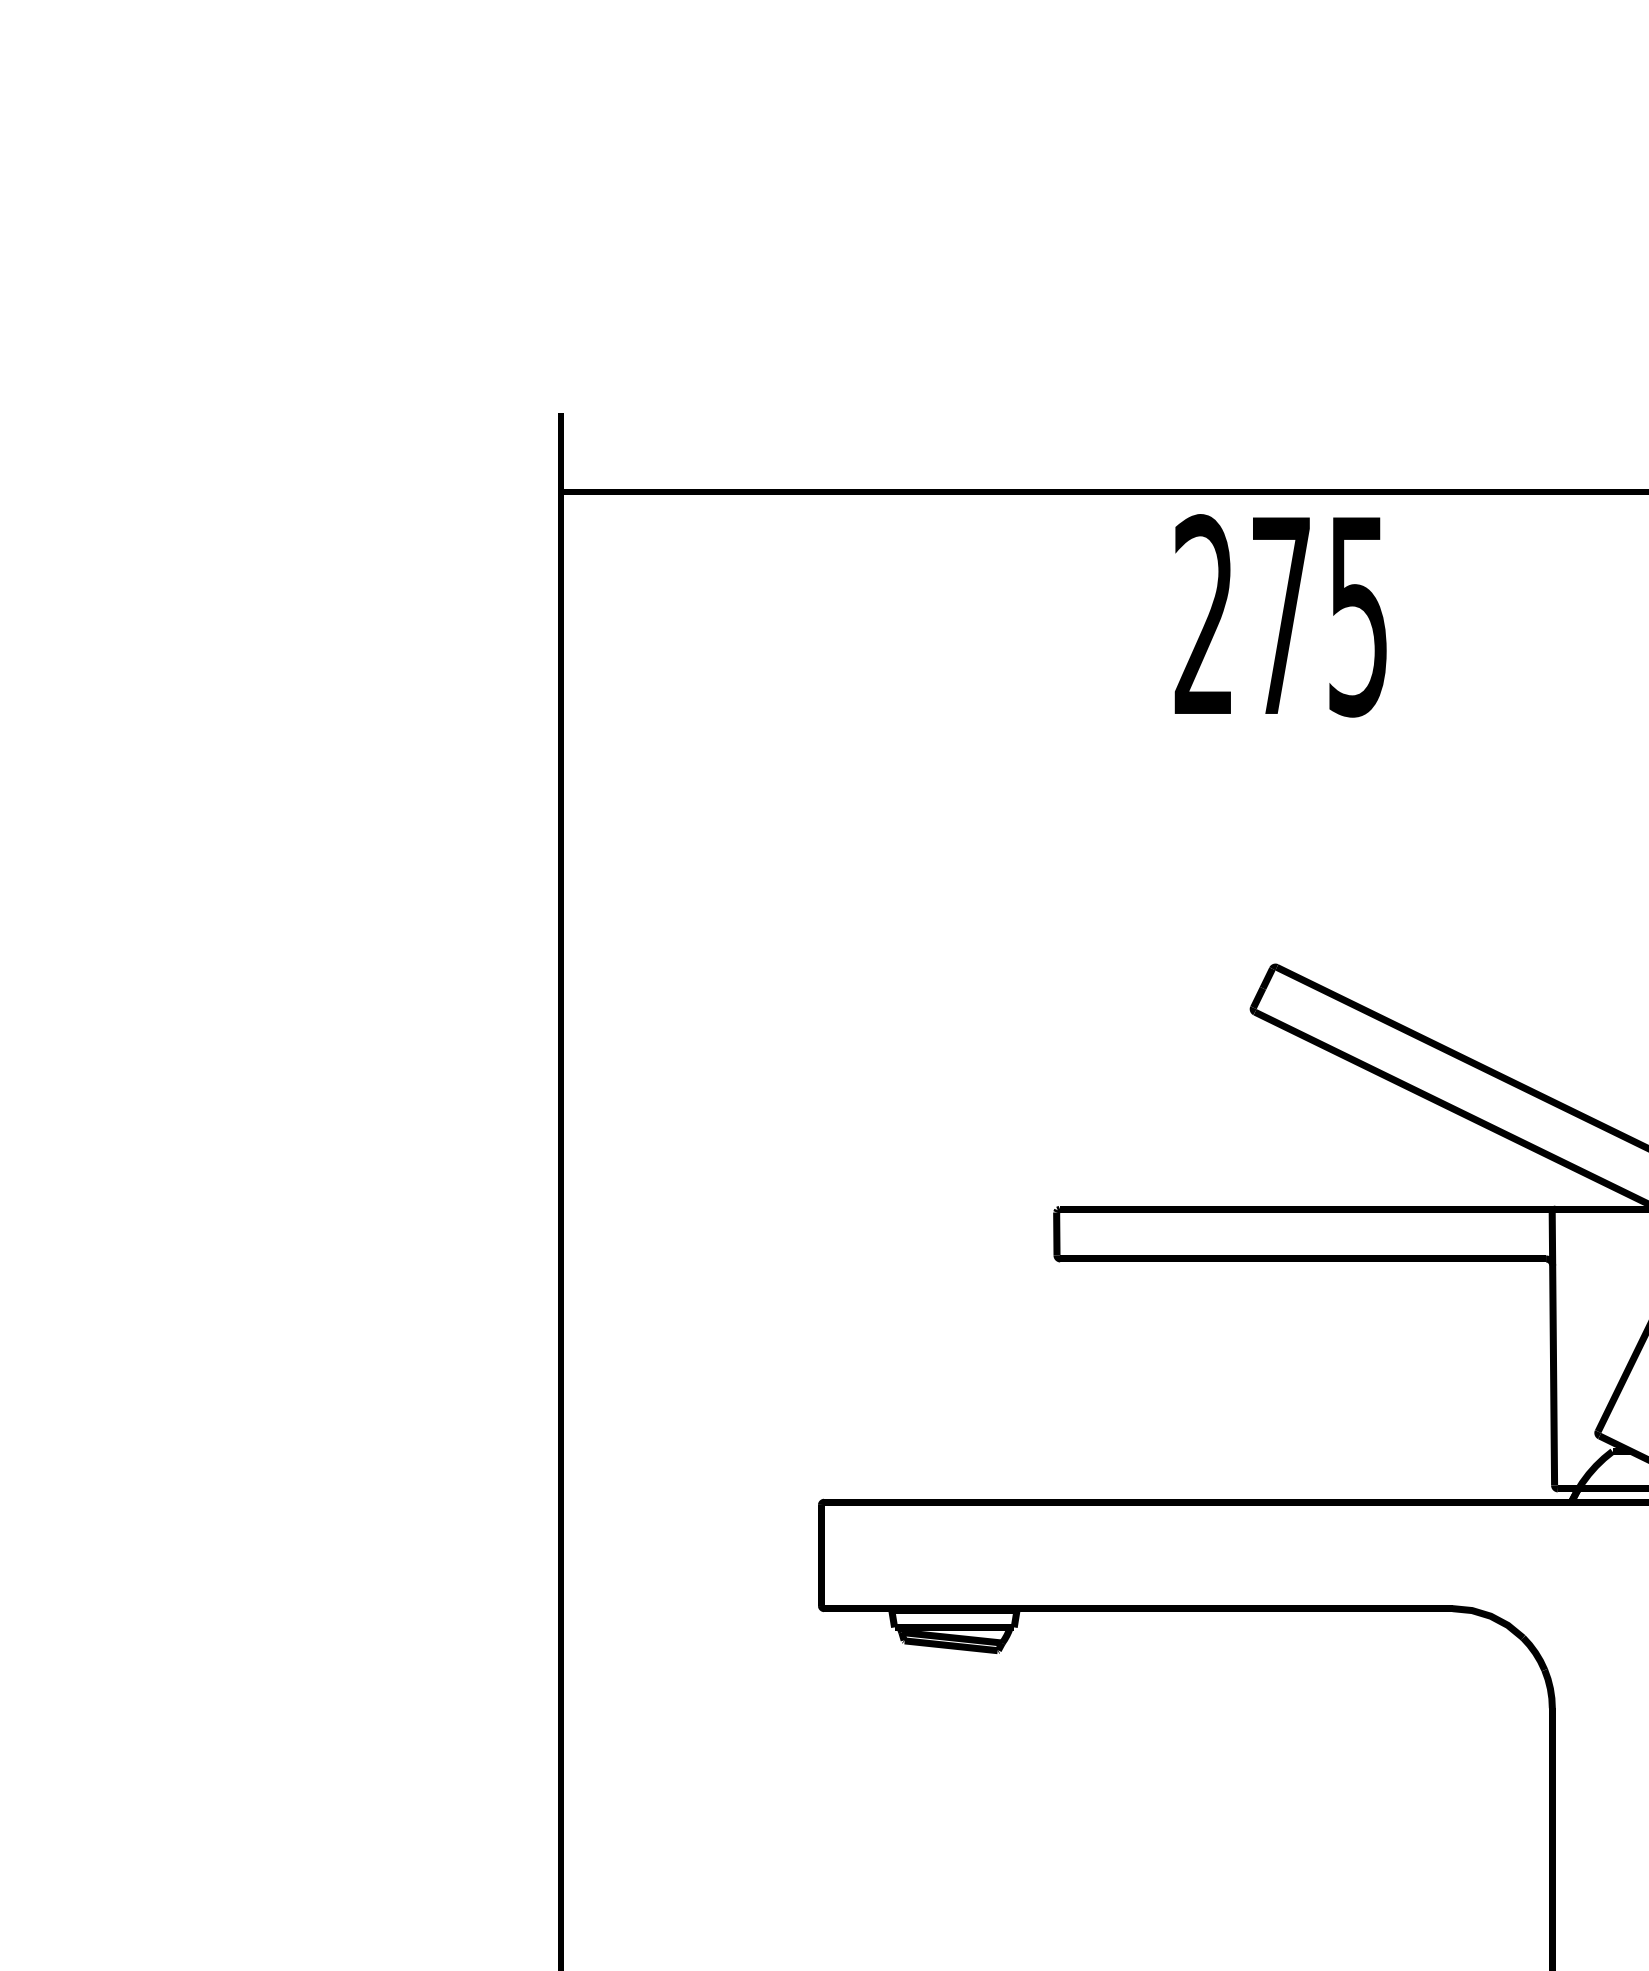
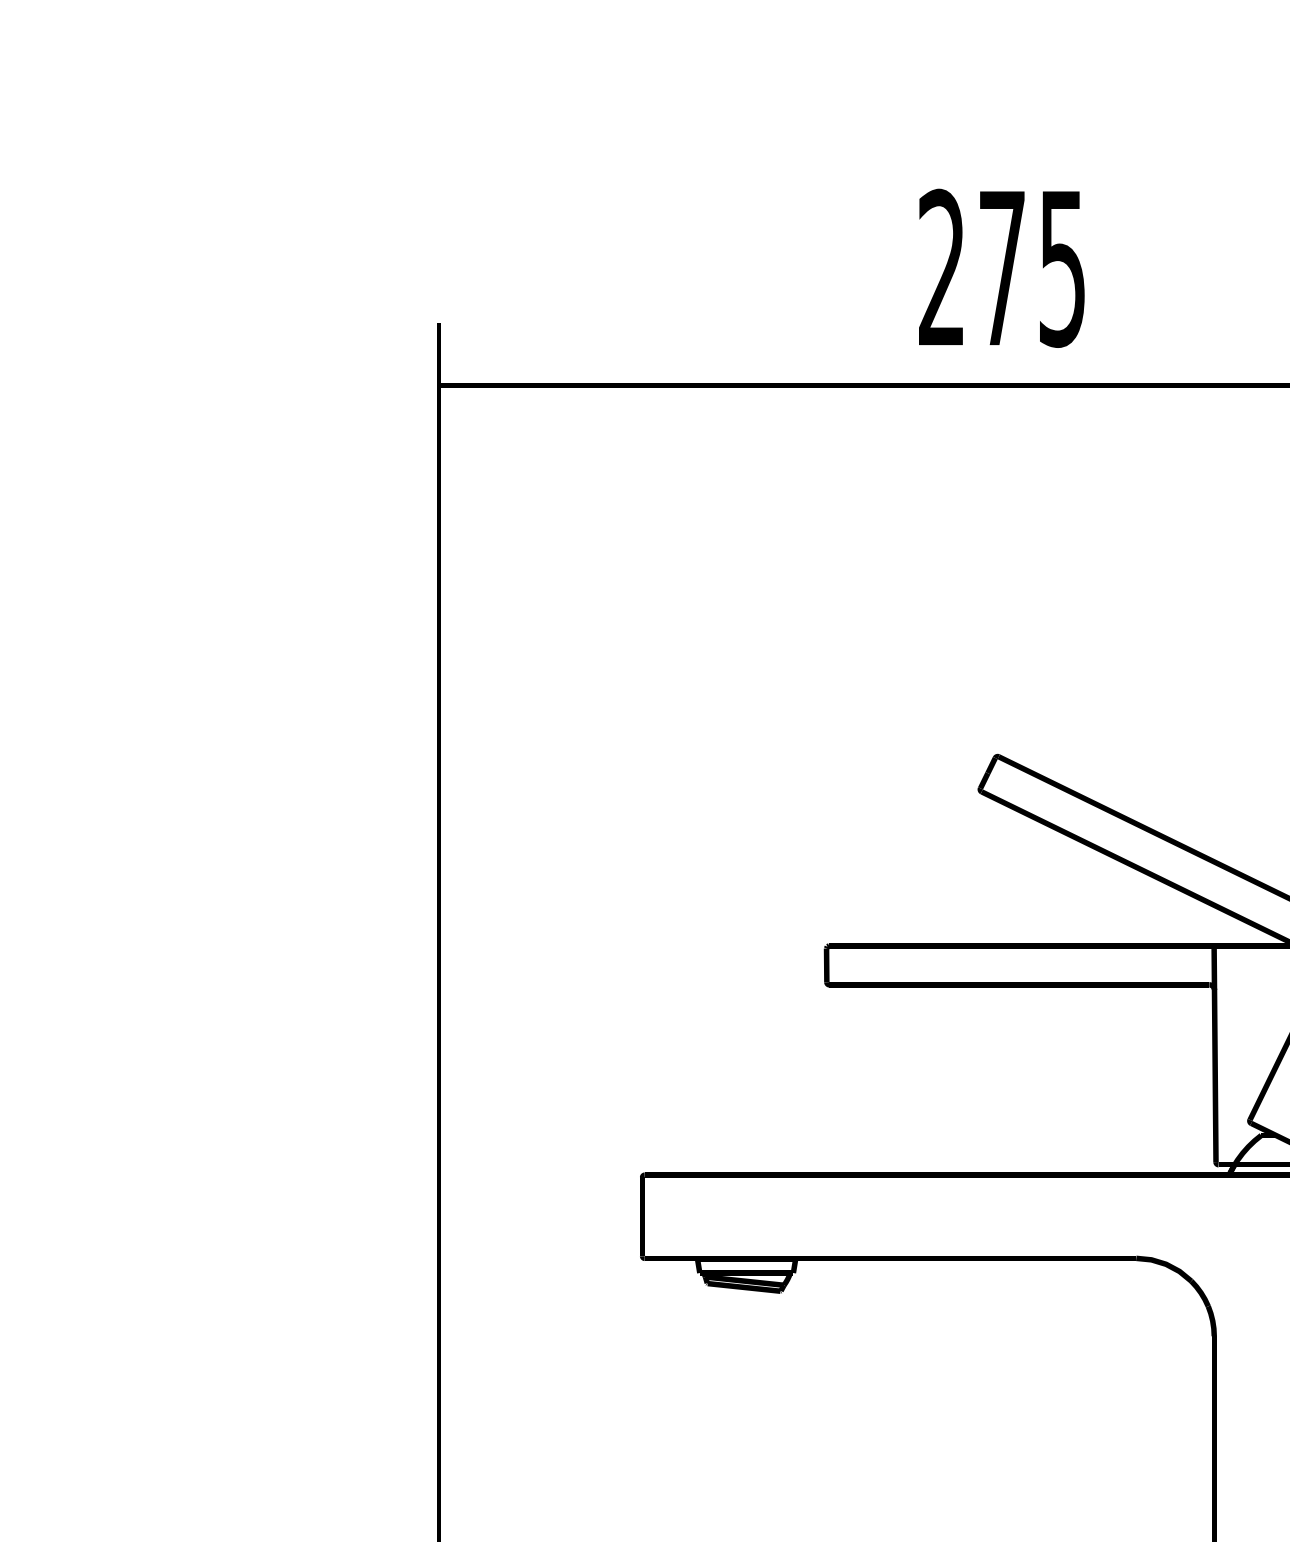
text: (1280, 615) -> (1001, 268), moved

